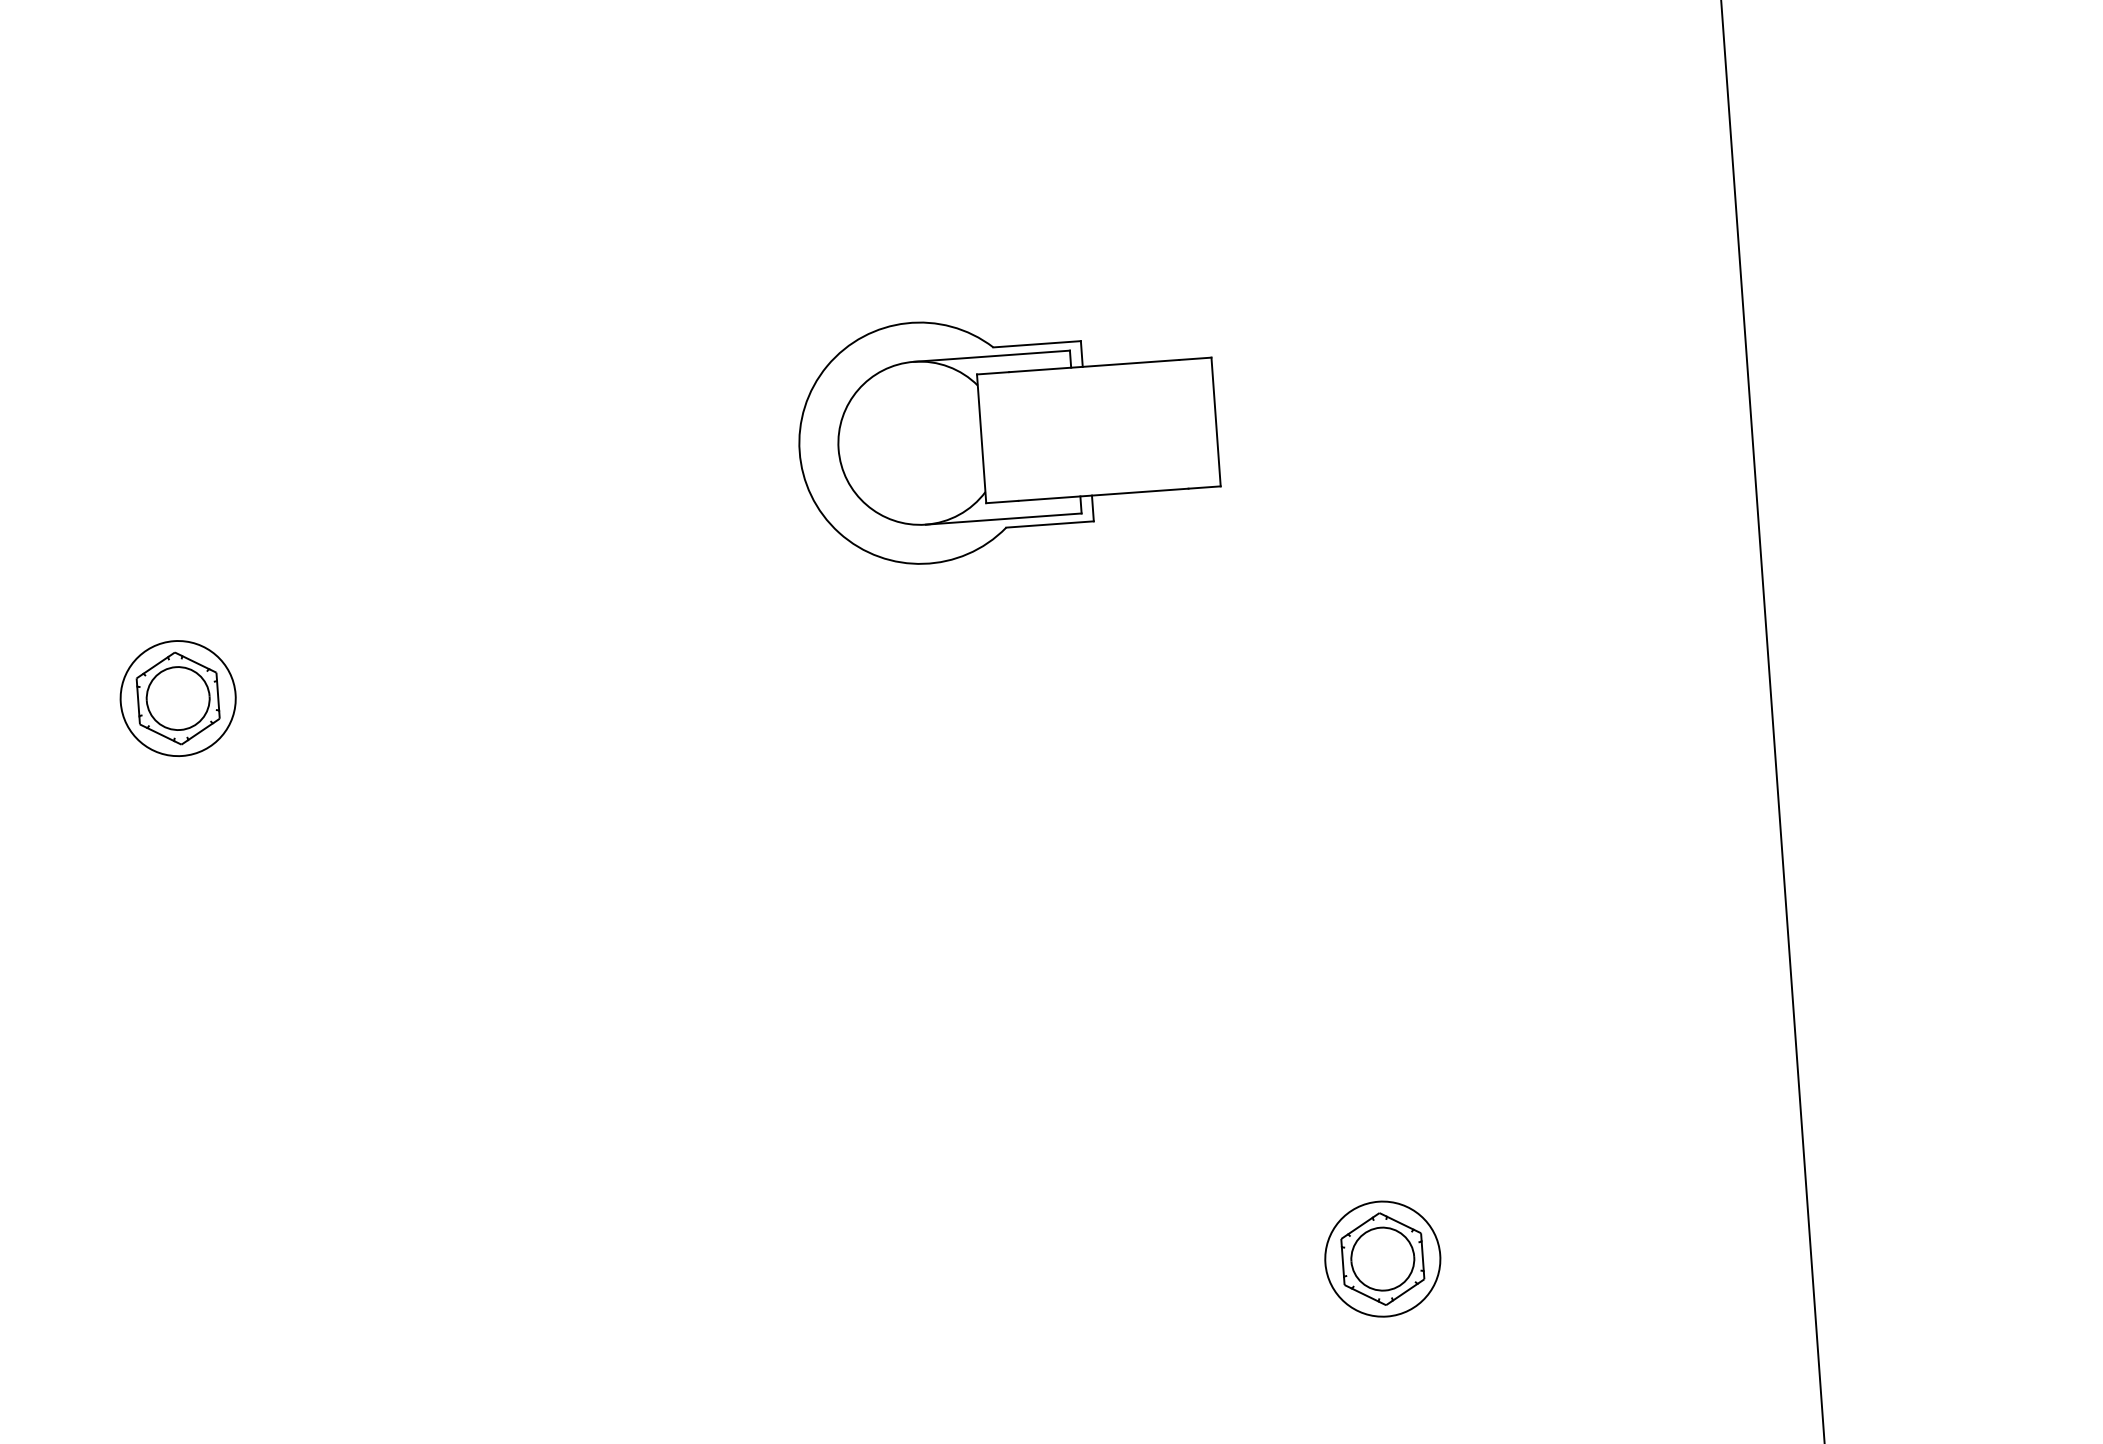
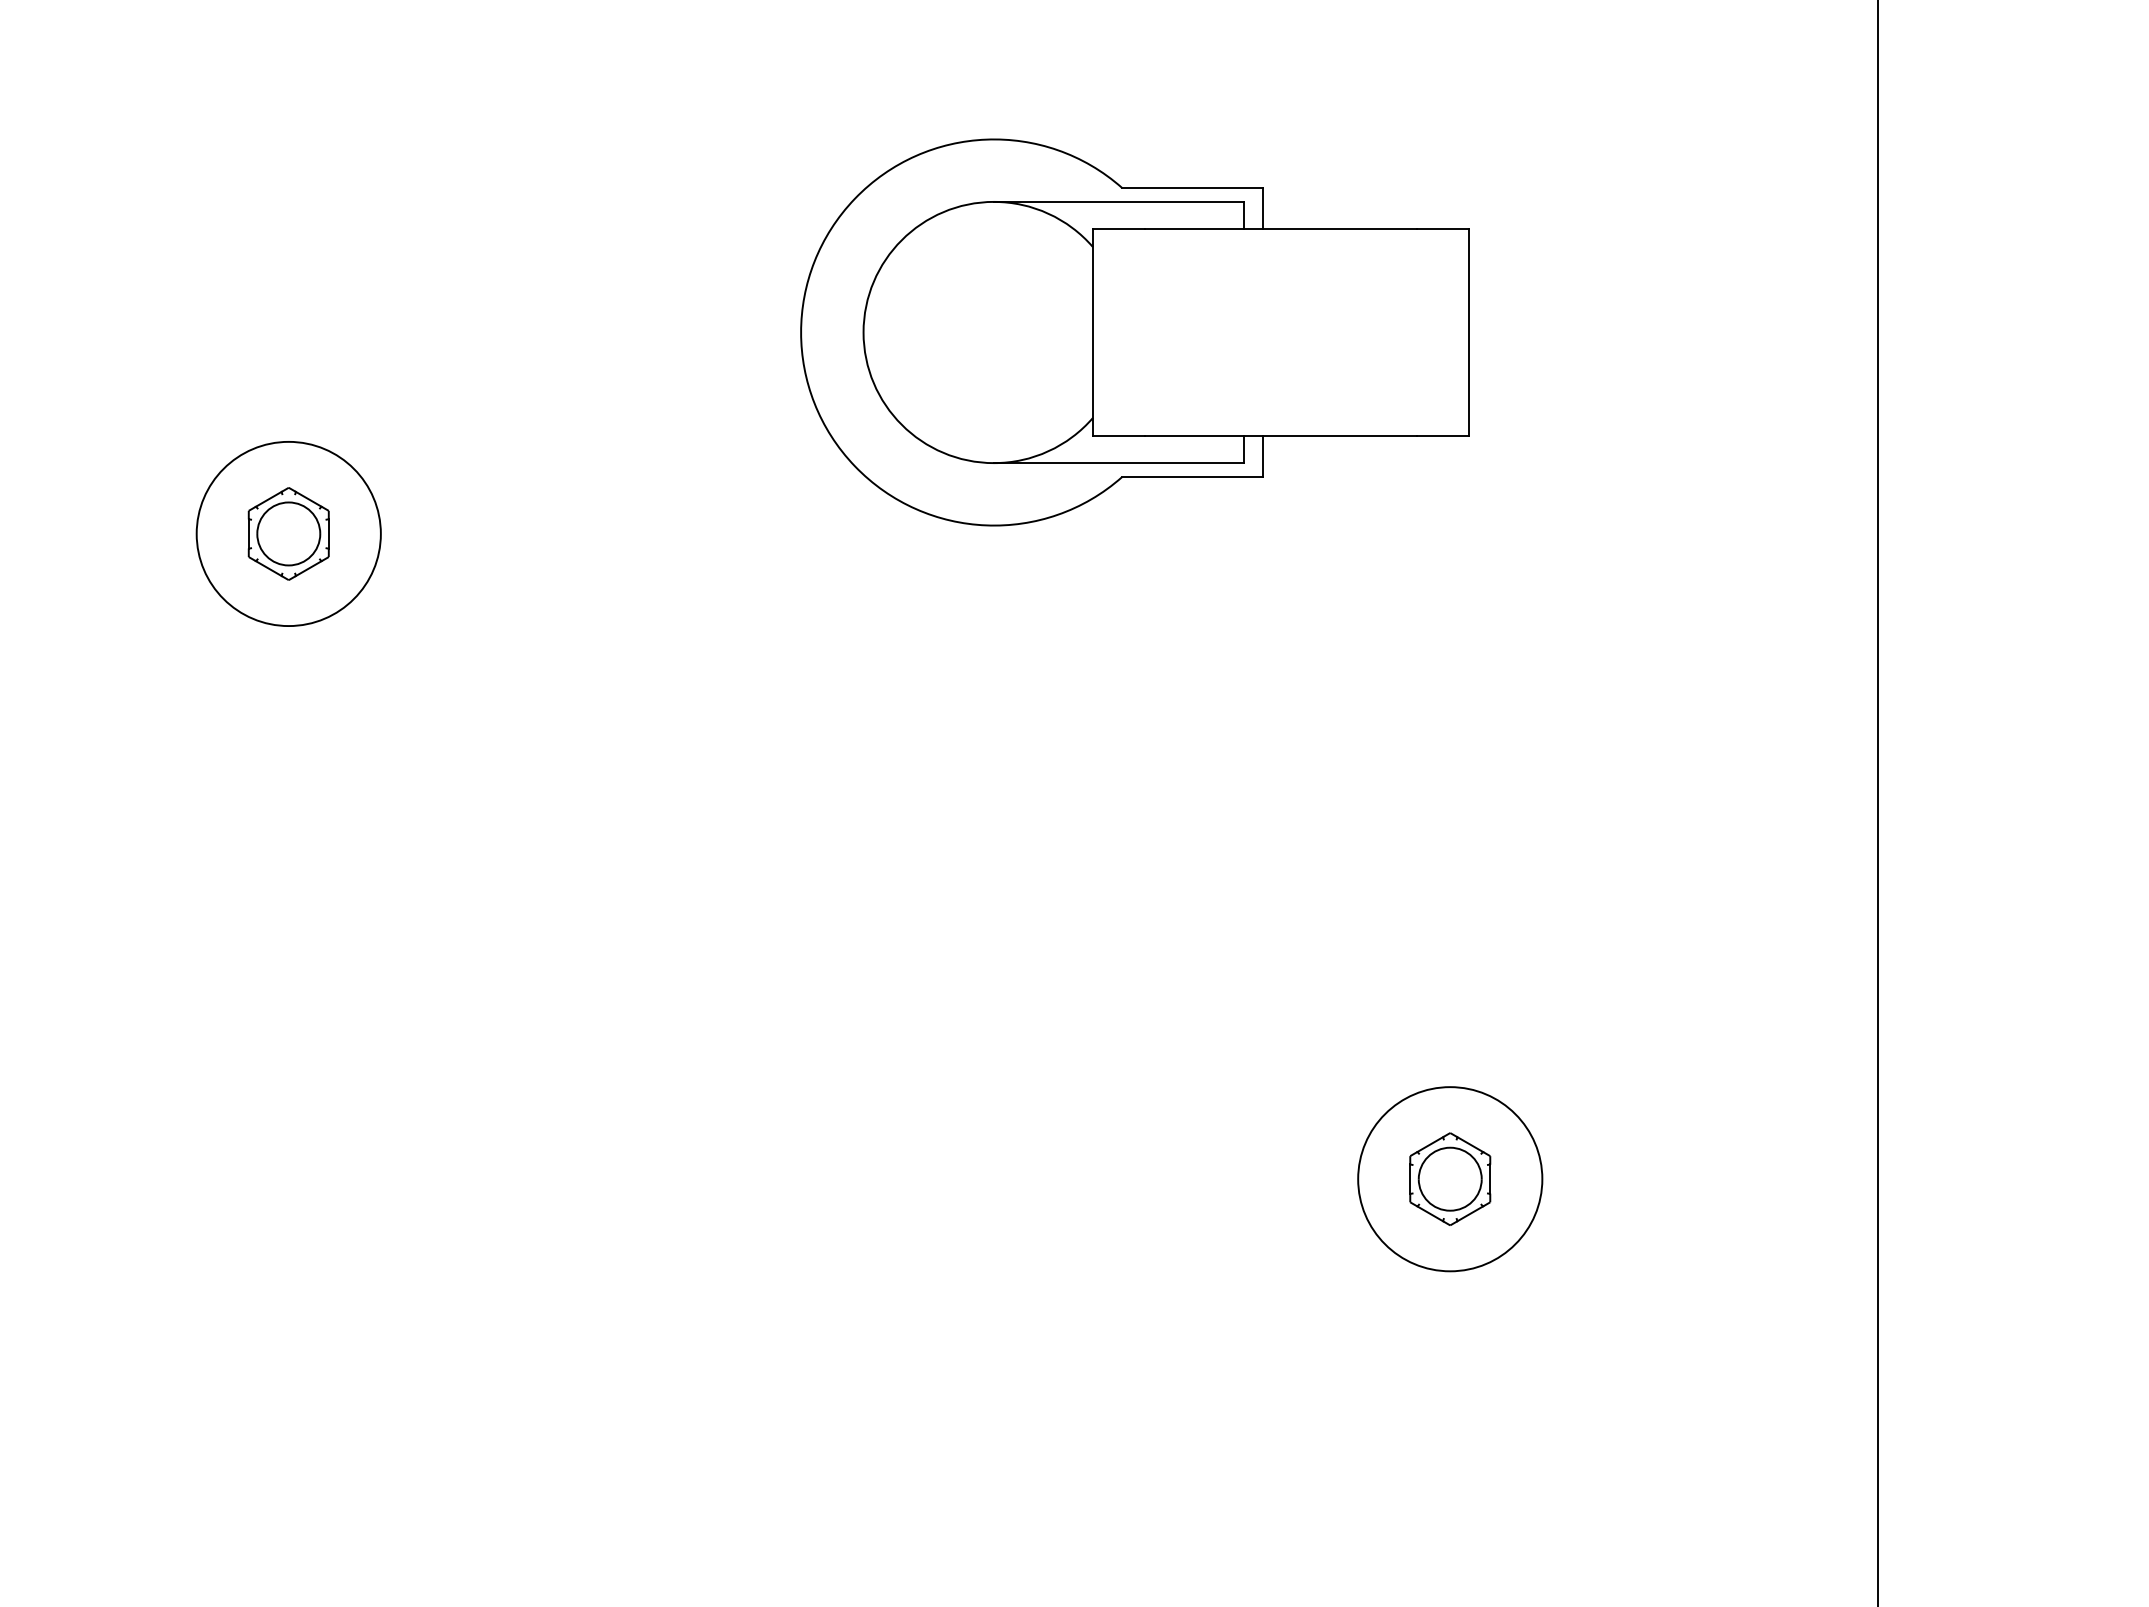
part: (1007, 436) -> (1134, 331), size x1.6
circle: (177, 698) -> (288, 533), size x1.6
circle: (1382, 1258) -> (1449, 1178), size x1.6

